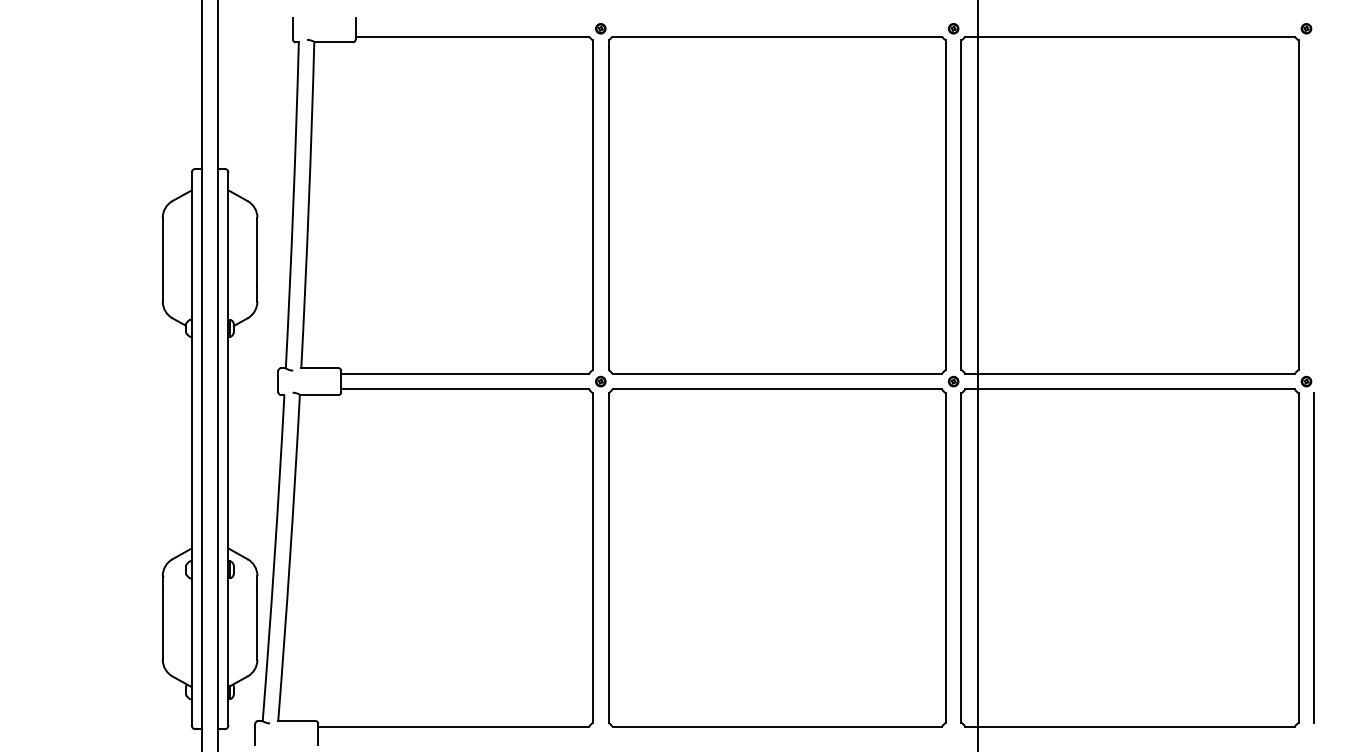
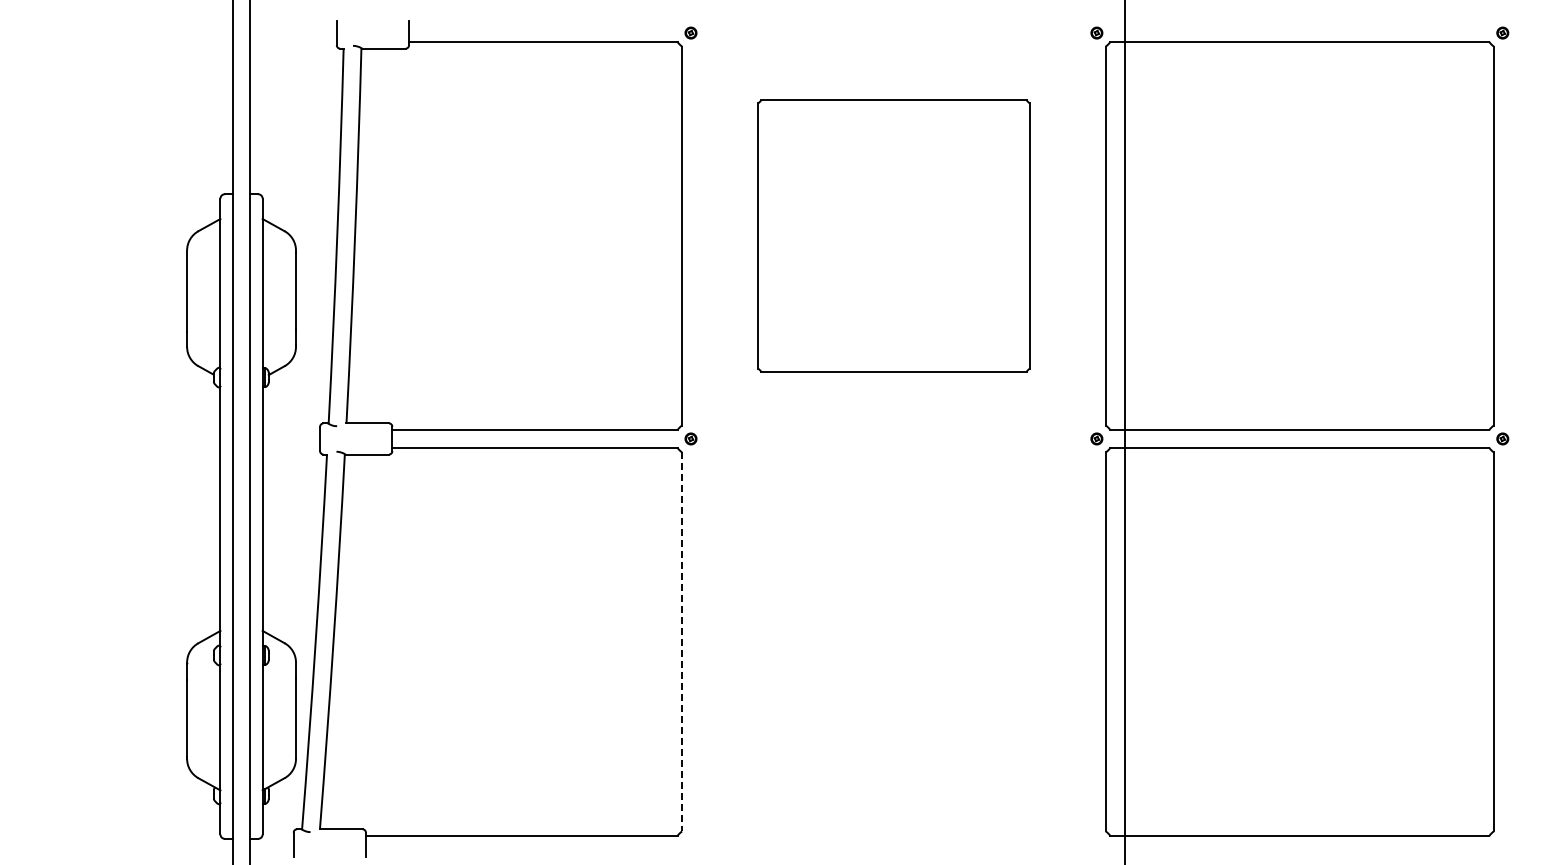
part: (776, 204) -> (893, 235), size x0.7
part: (776, 557) -> (893, 641), removed
line: (1314, 557) -> (1511, 641), removed
line: (593, 558) -> (682, 642), solid -> dashed

